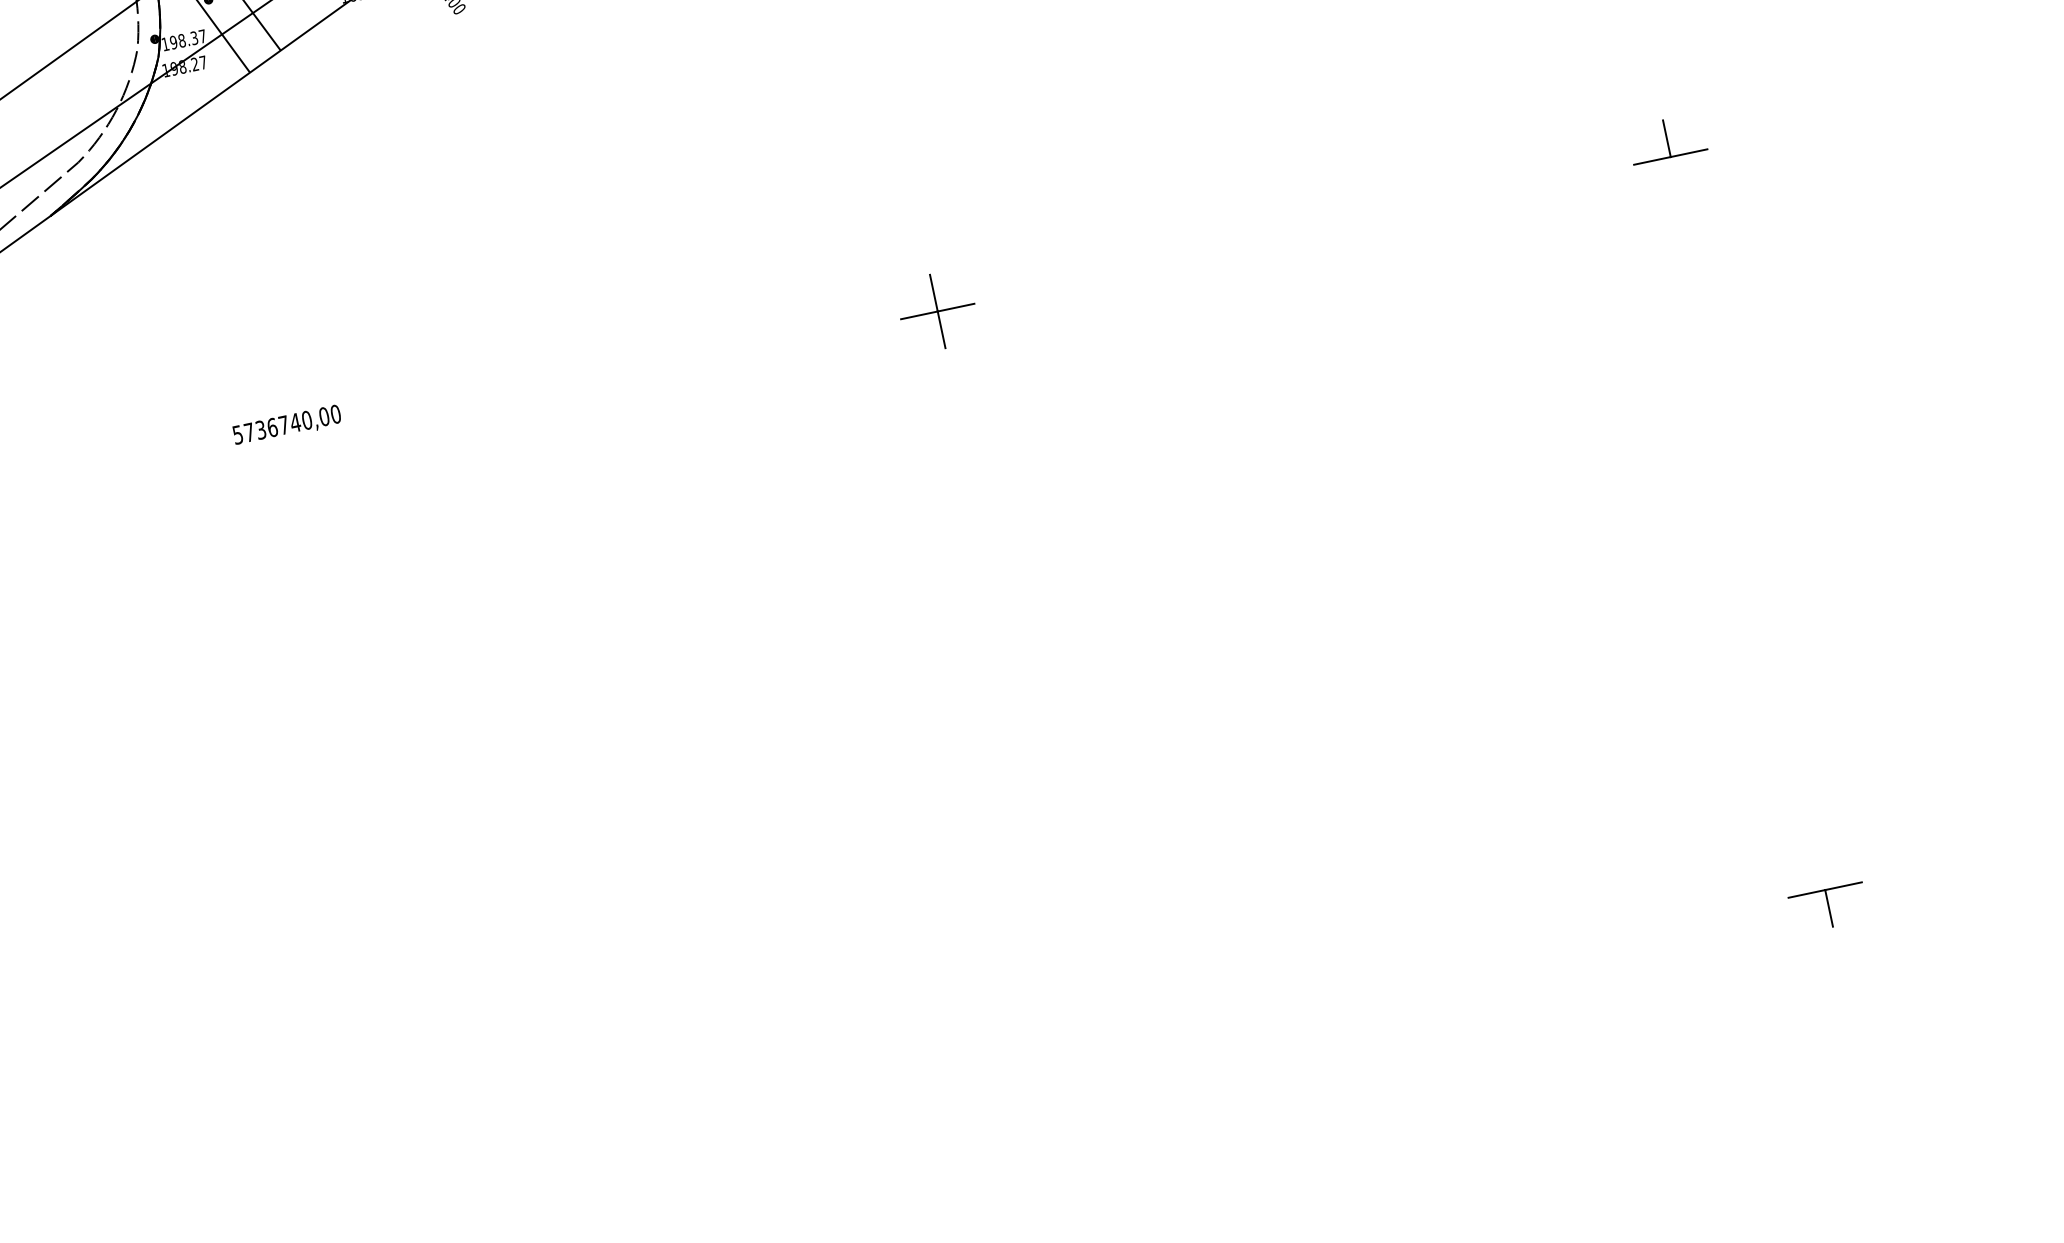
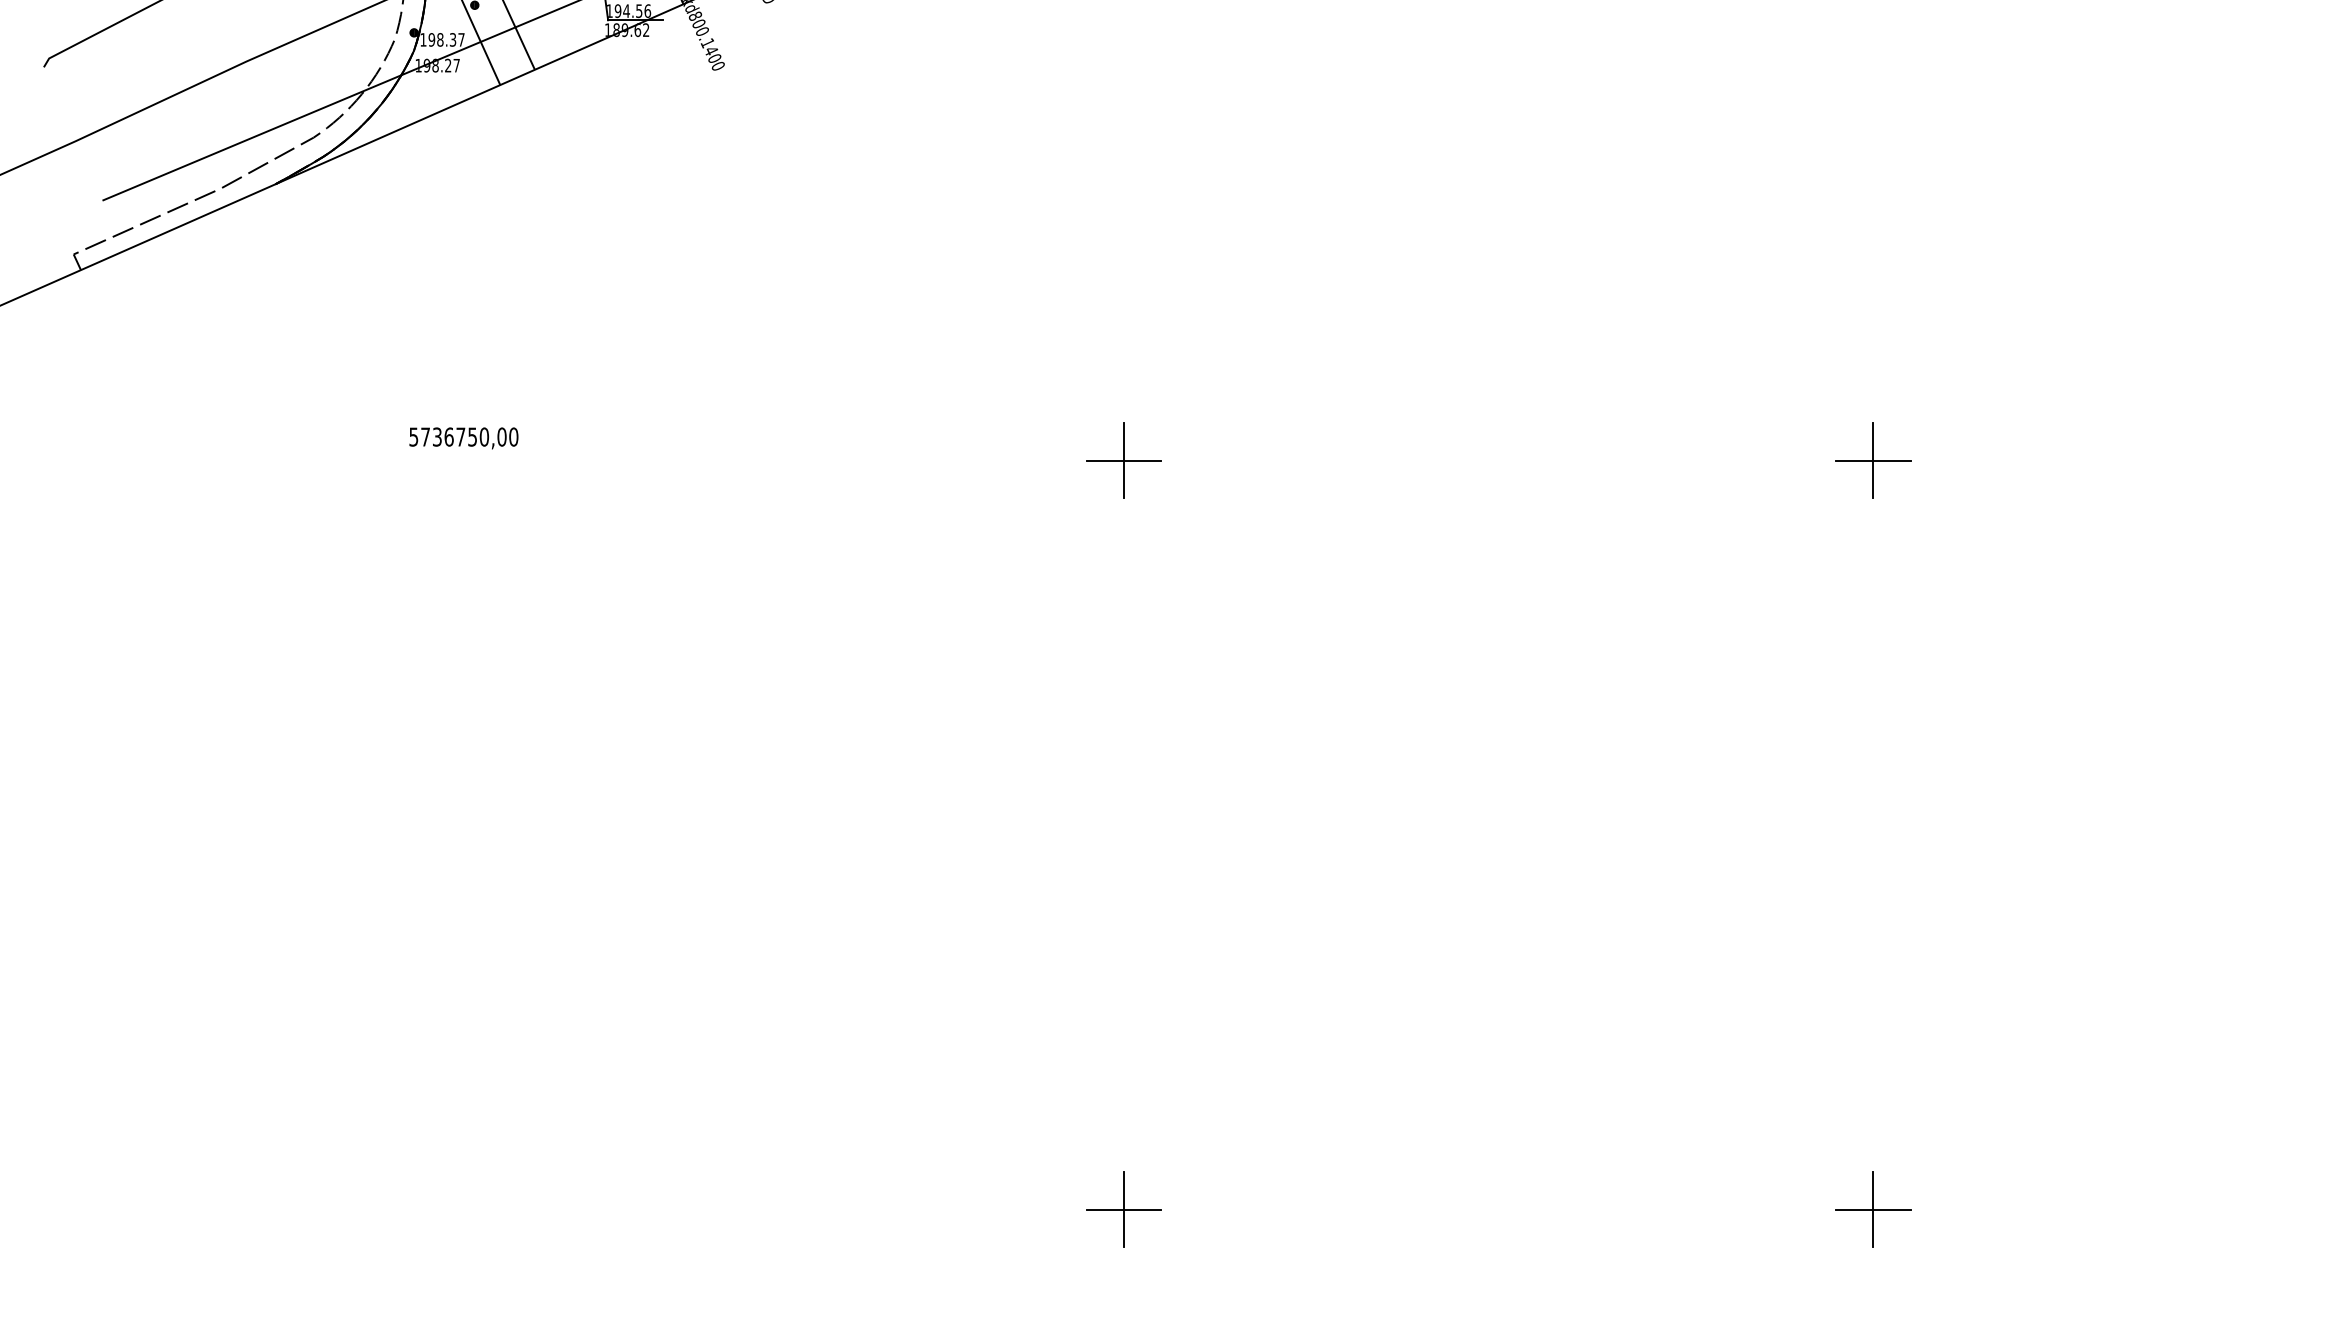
line: (1675, 175) -> (1873, 479), added
text: (295, 422) -> (472, 436), 5736740,00 -> 5736750,00
line: (1821, 871) -> (1873, 1190), added
part: (1091, 1044) -> (1123, 1209), added

